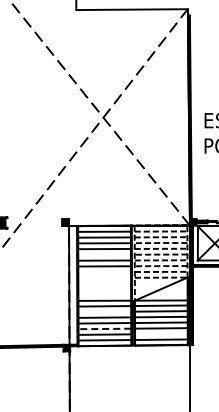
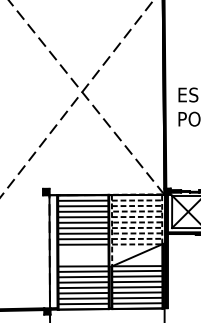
line: (104, 254) -> (83, 222), added
line: (104, 272) -> (83, 239), added
line: (104, 277) -> (83, 244), added
line: (104, 311) -> (83, 276), added
line: (104, 328) -> (83, 292), dashed -> solid
line: (161, 333) -> (137, 297), added

